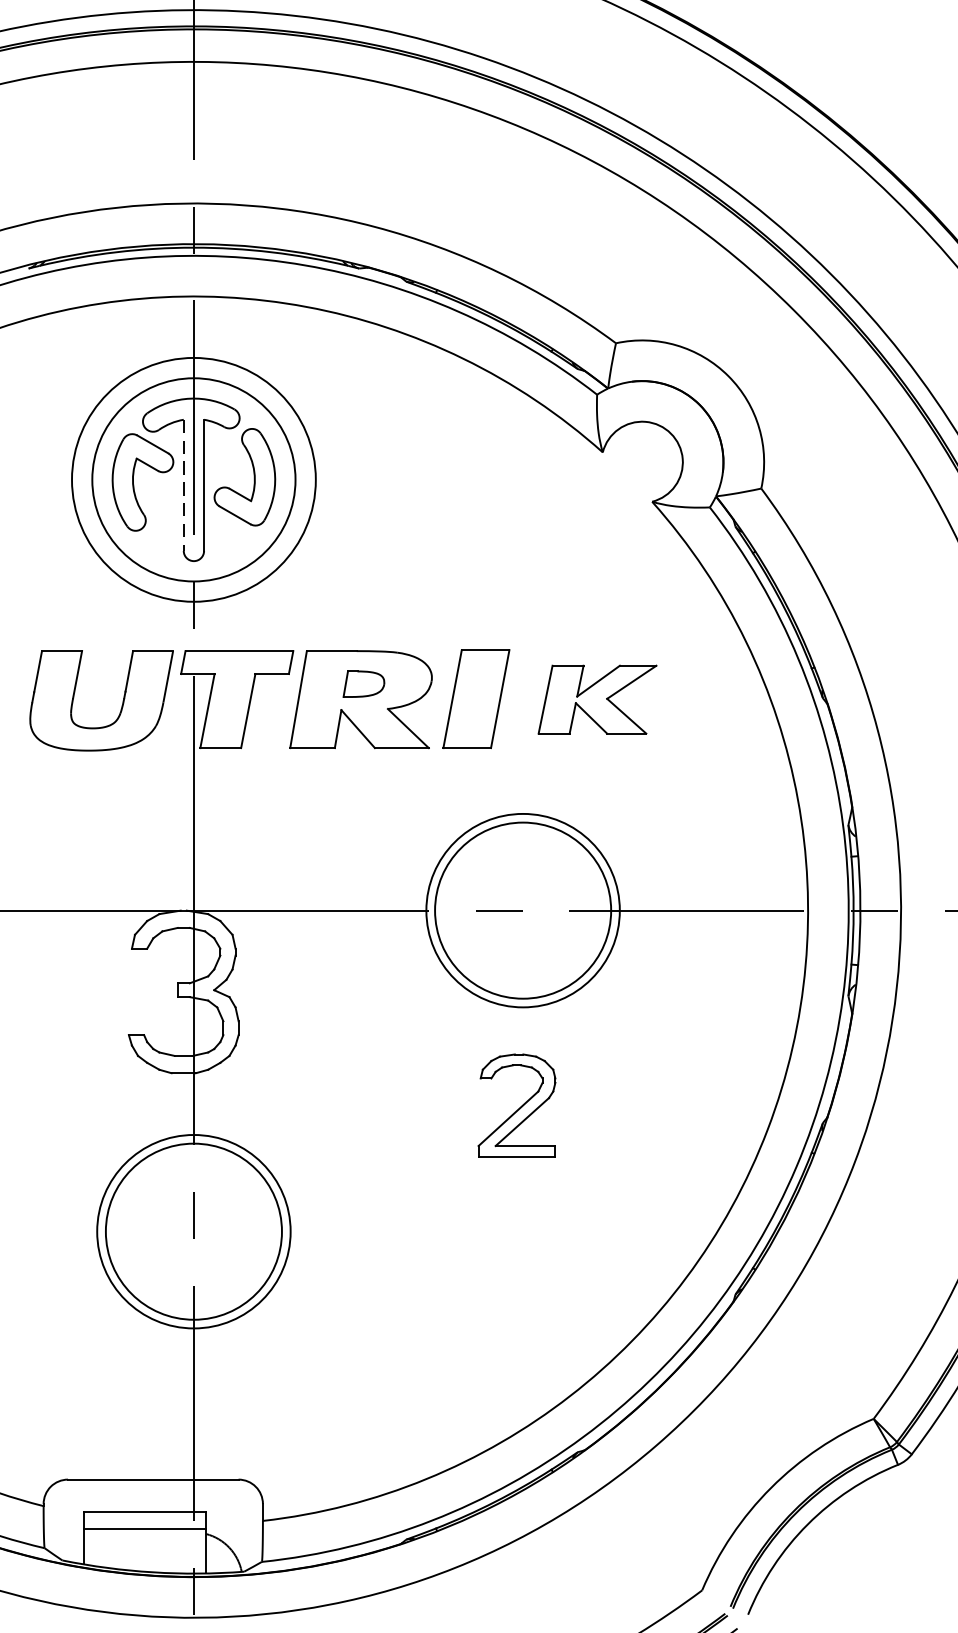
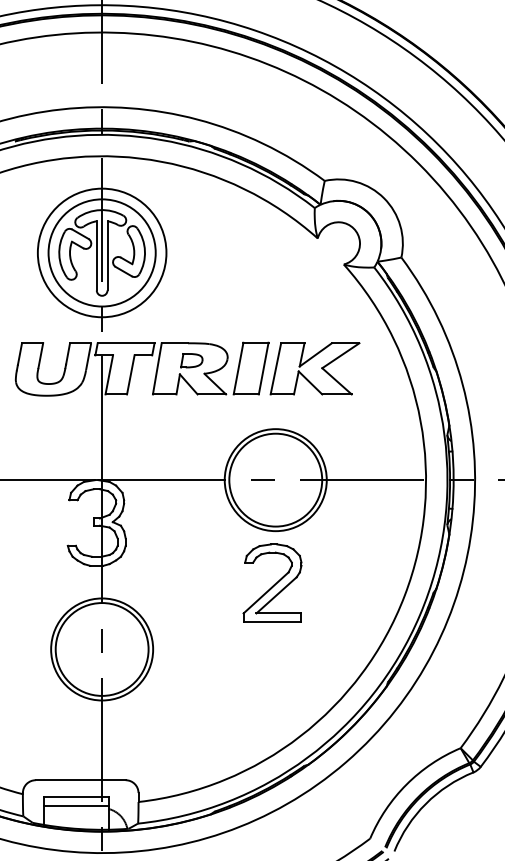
line: (183, 484) -> (96, 255), dashed -> solid
part: (596, 698) -> (314, 368), size x1.43
part: (516, 1104) -> (272, 582), size x1.43

